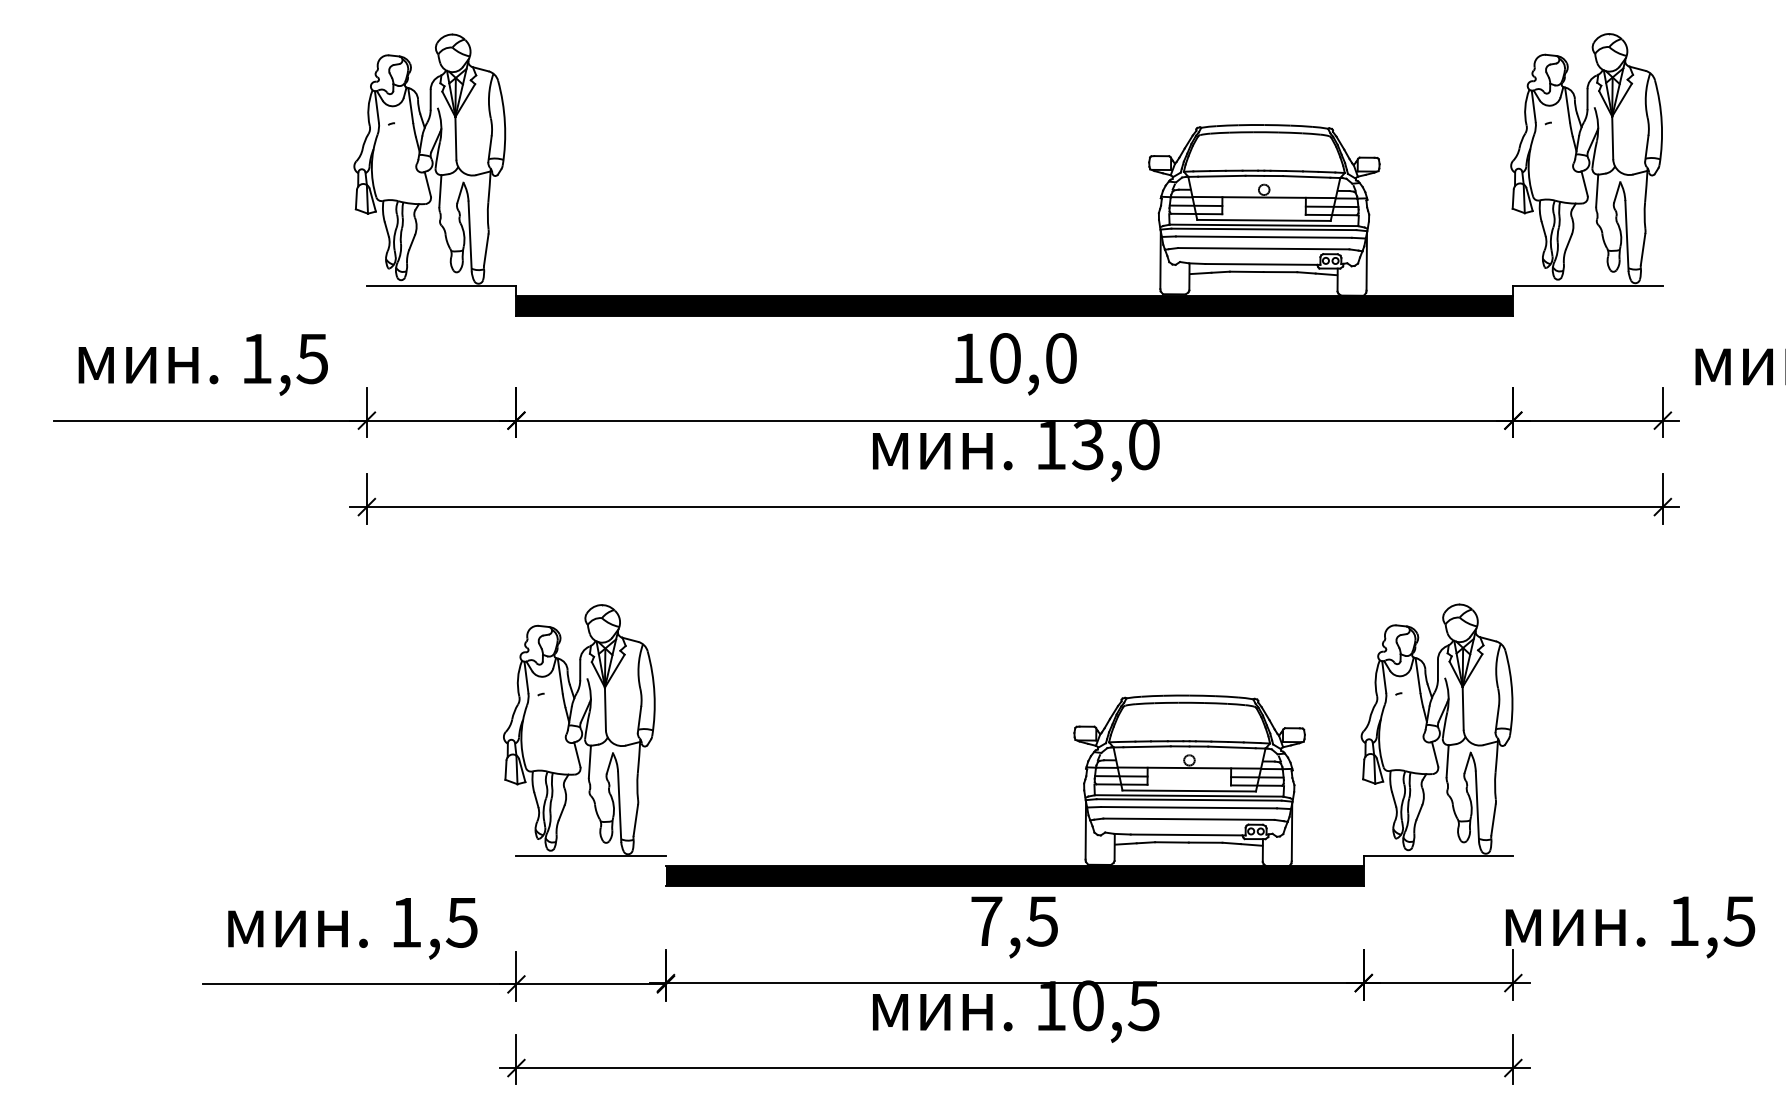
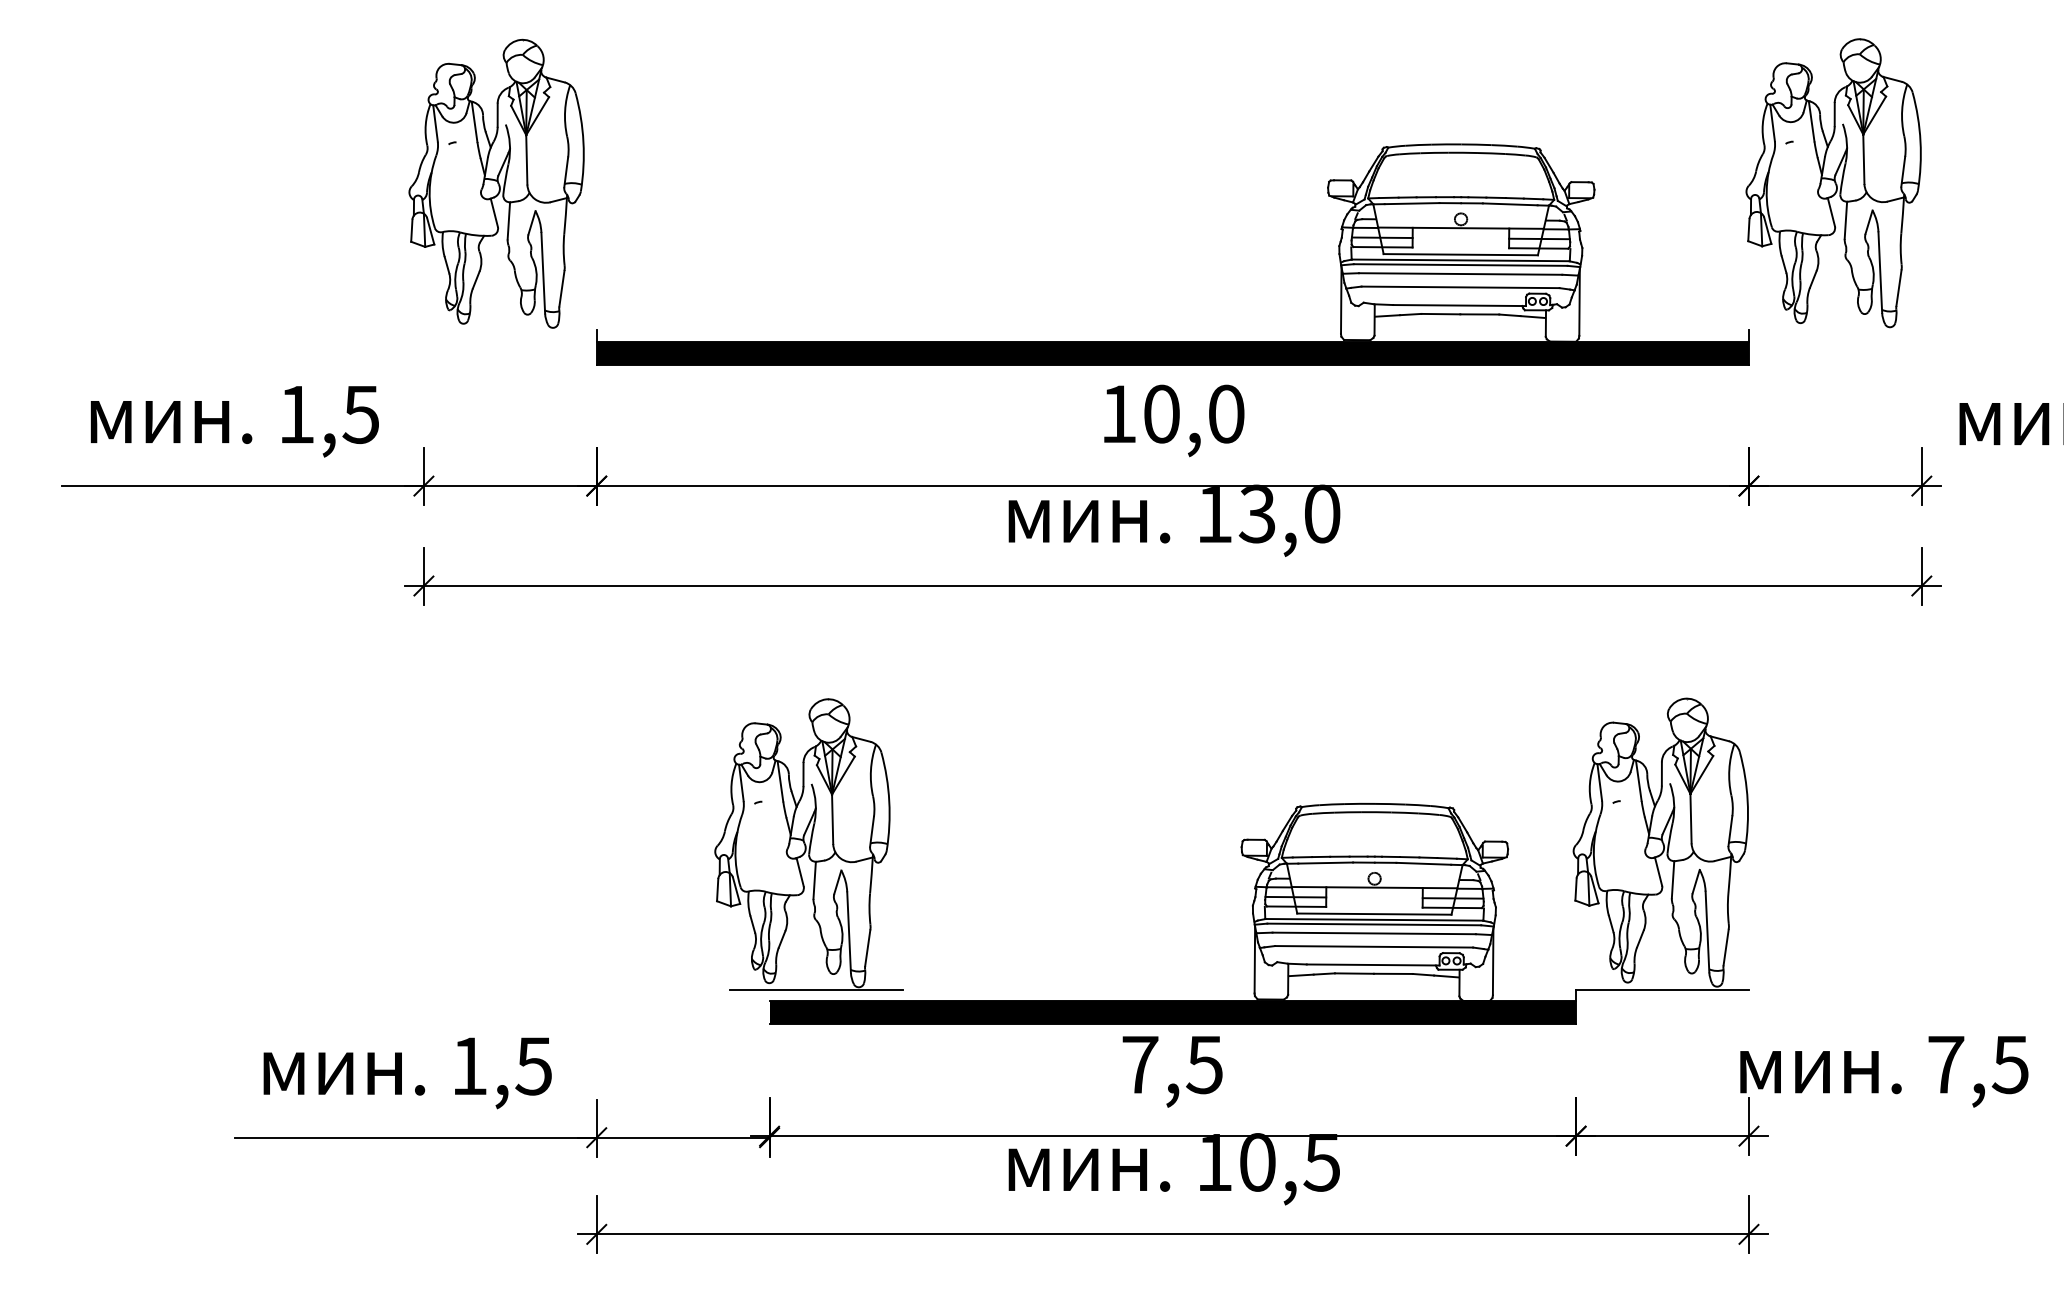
line: (440, 286) -> (509, 330), removed
line: (1587, 286) -> (1834, 330), removed
part: (584, 730) -> (808, 844), moved
text: (1684, 921) -> (1946, 1064), 1,5 -> 7,5

